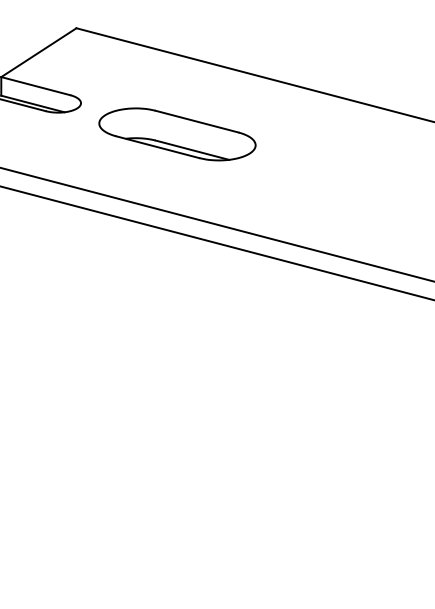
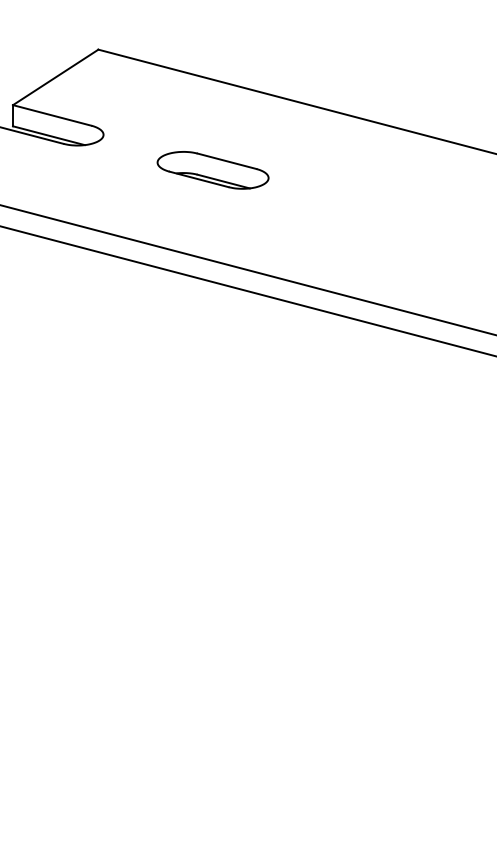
part: (176, 134) -> (212, 170), size x0.62

